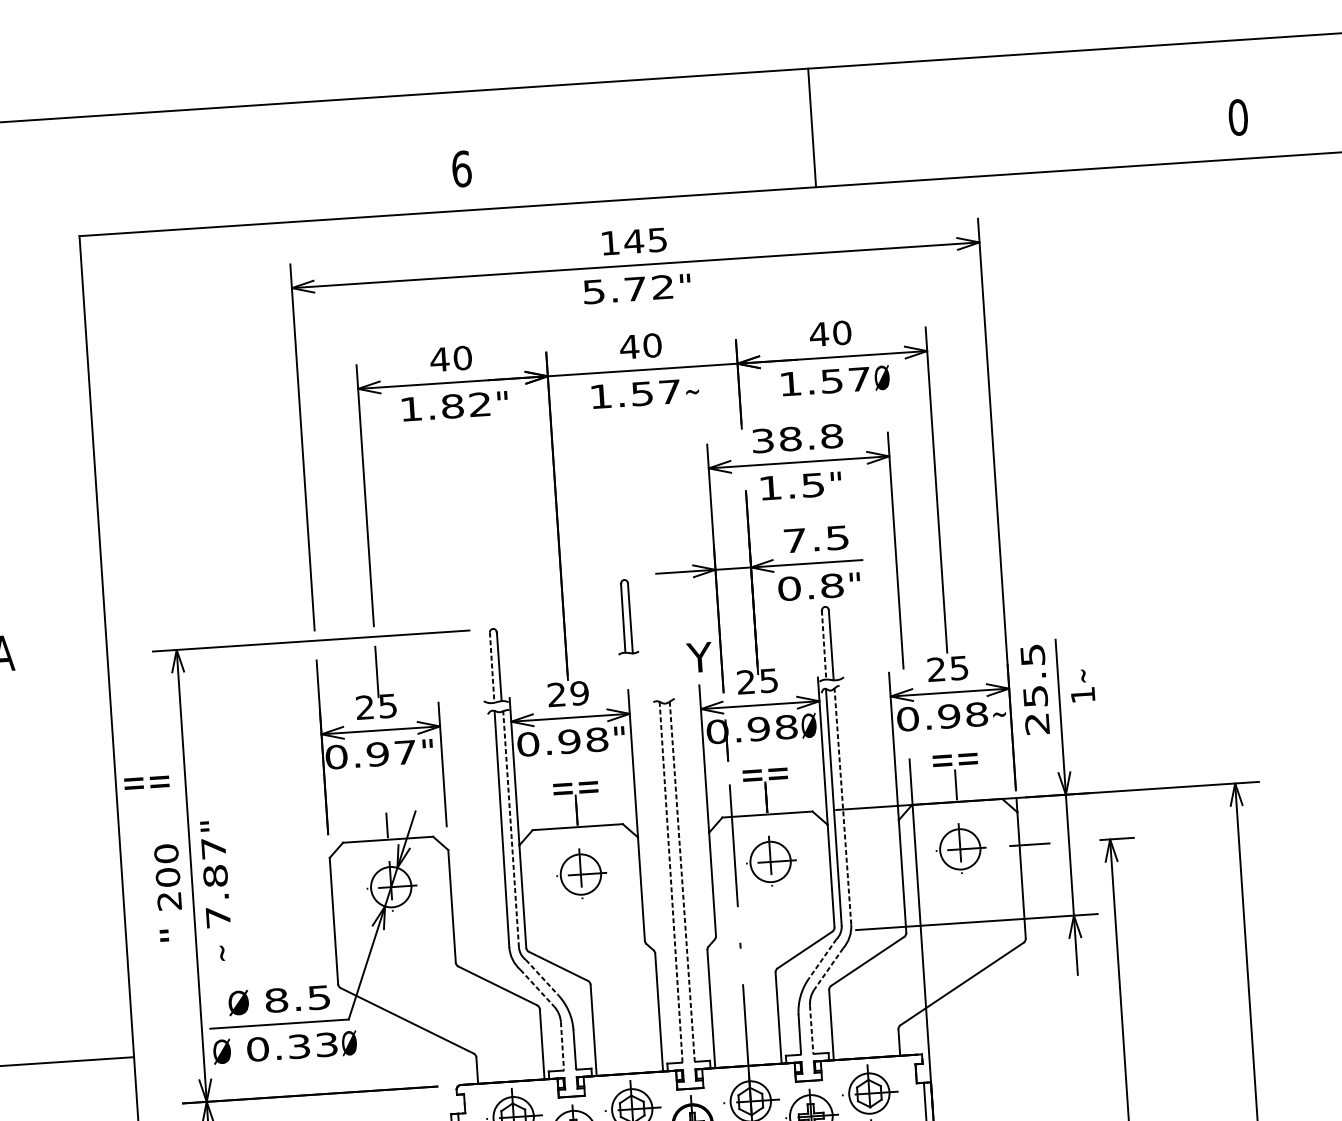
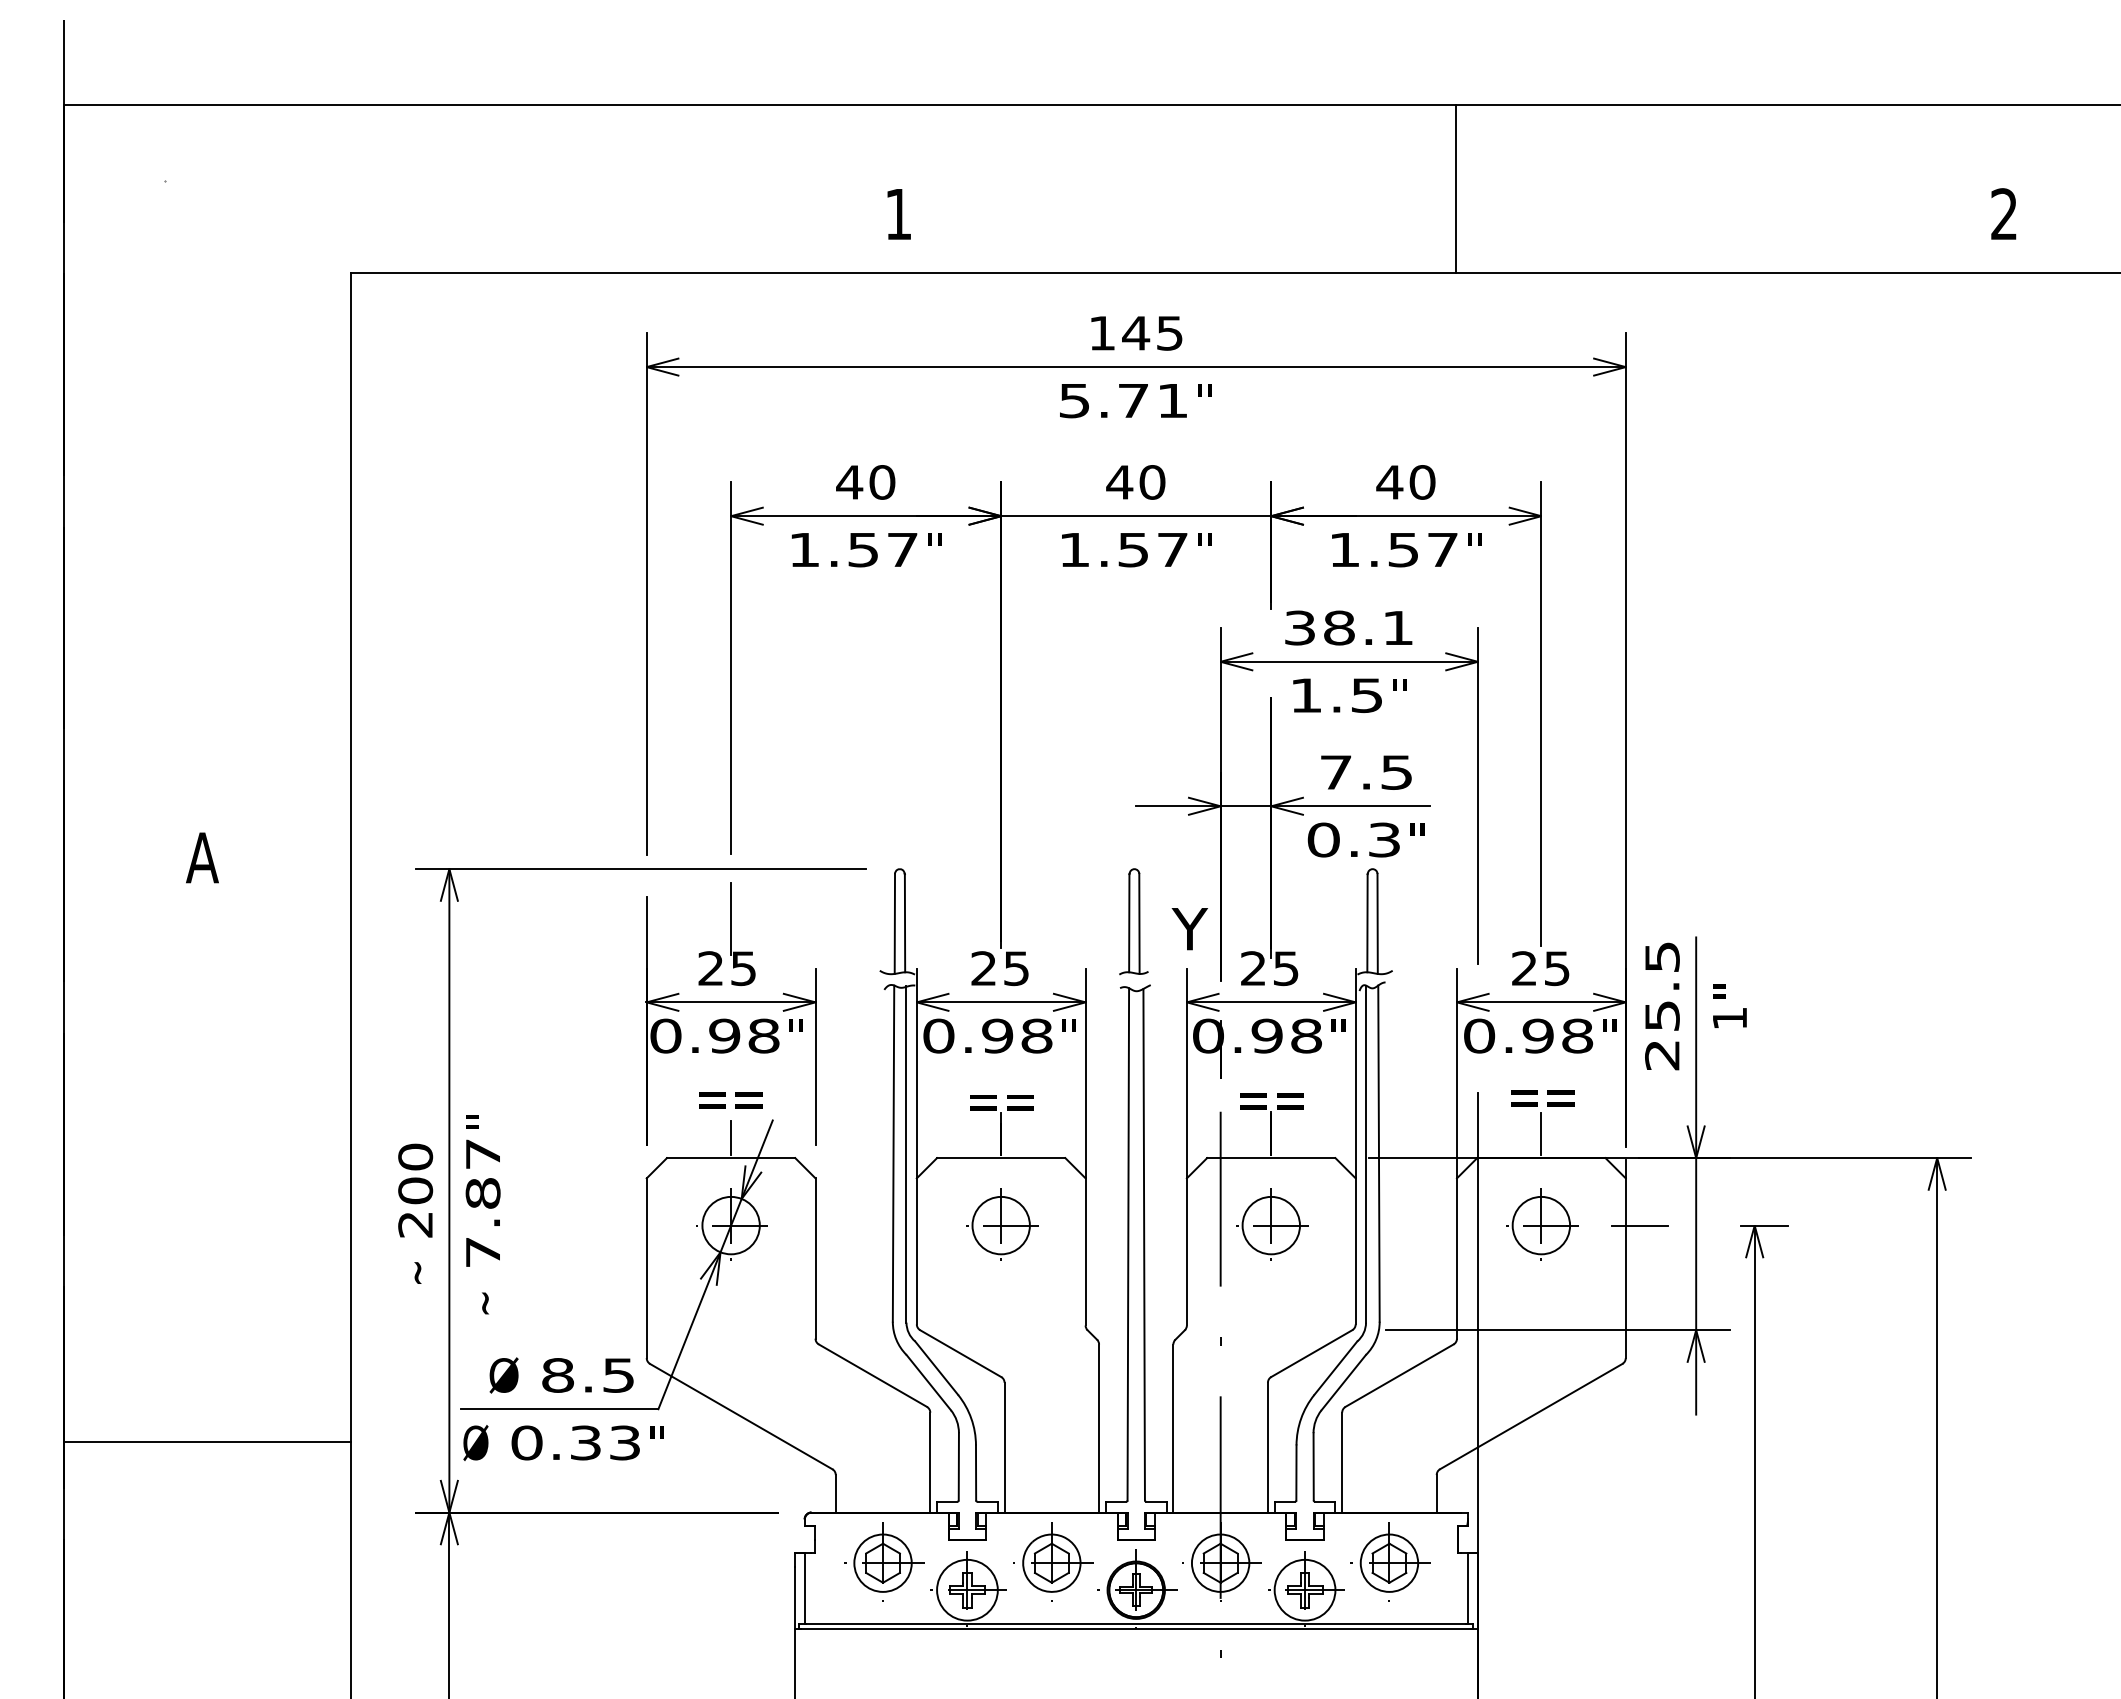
text: (1238, 117) -> (2004, 214), 0 -> 2
line: (812, 127) -> (1456, 188), moved
text: (461, 169) -> (898, 214), 6 -> 1
text: (662, 287) -> (1171, 400), 5.72 -> 5.71
text: (881, 377) -> (1474, 549), Ø -> "
text: (691, 386) -> (1204, 544), ~ -> "
text: (466, 405) -> (882, 549), 1.82 -> 1.57
text: (832, 435) -> (1398, 627), 38.8 -> 38.1
text: (832, 585) -> (1384, 839), 0.8 -> 0.3
part: (626, 616) -> (1133, 921), moved
line: (824, 645) -> (1367, 923), dashed -> solid
line: (491, 667) -> (894, 923), dashed -> solid
text: (1078, 676) -> (1724, 991), ~ -> "
text: (579, 693) -> (1016, 968), 29 -> 25
text: (999, 709) -> (1609, 1030), ~ -> "
text: (809, 726) -> (1338, 1036), Ø -> "
text: (405, 752) -> (763, 1035), 0.97 -> 0.98
text: (146, 782) -> (730, 1100), moved
line: (842, 806) -> (1378, 1153), dashed -> solid
line: (511, 829) -> (906, 1154), dashed -> solid
line: (671, 881) -> (1128, 1244), dashed -> solid
line: (682, 881) -> (1144, 1244), dashed -> solid
text: (168, 935) -> (410, 1272), " -> ~
line: (822, 959) -> (1335, 1368), dashed -> solid
line: (828, 969) -> (1343, 1383), dashed -> solid
line: (542, 977) -> (936, 1368), dashed -> solid
line: (537, 988) -> (929, 1383), dashed -> solid
line: (811, 1029) -> (1313, 1466), dashed -> solid
text: (348, 1042) -> (656, 1442), Ø -> "
line: (562, 1045) -> (958, 1466), dashed -> solid

